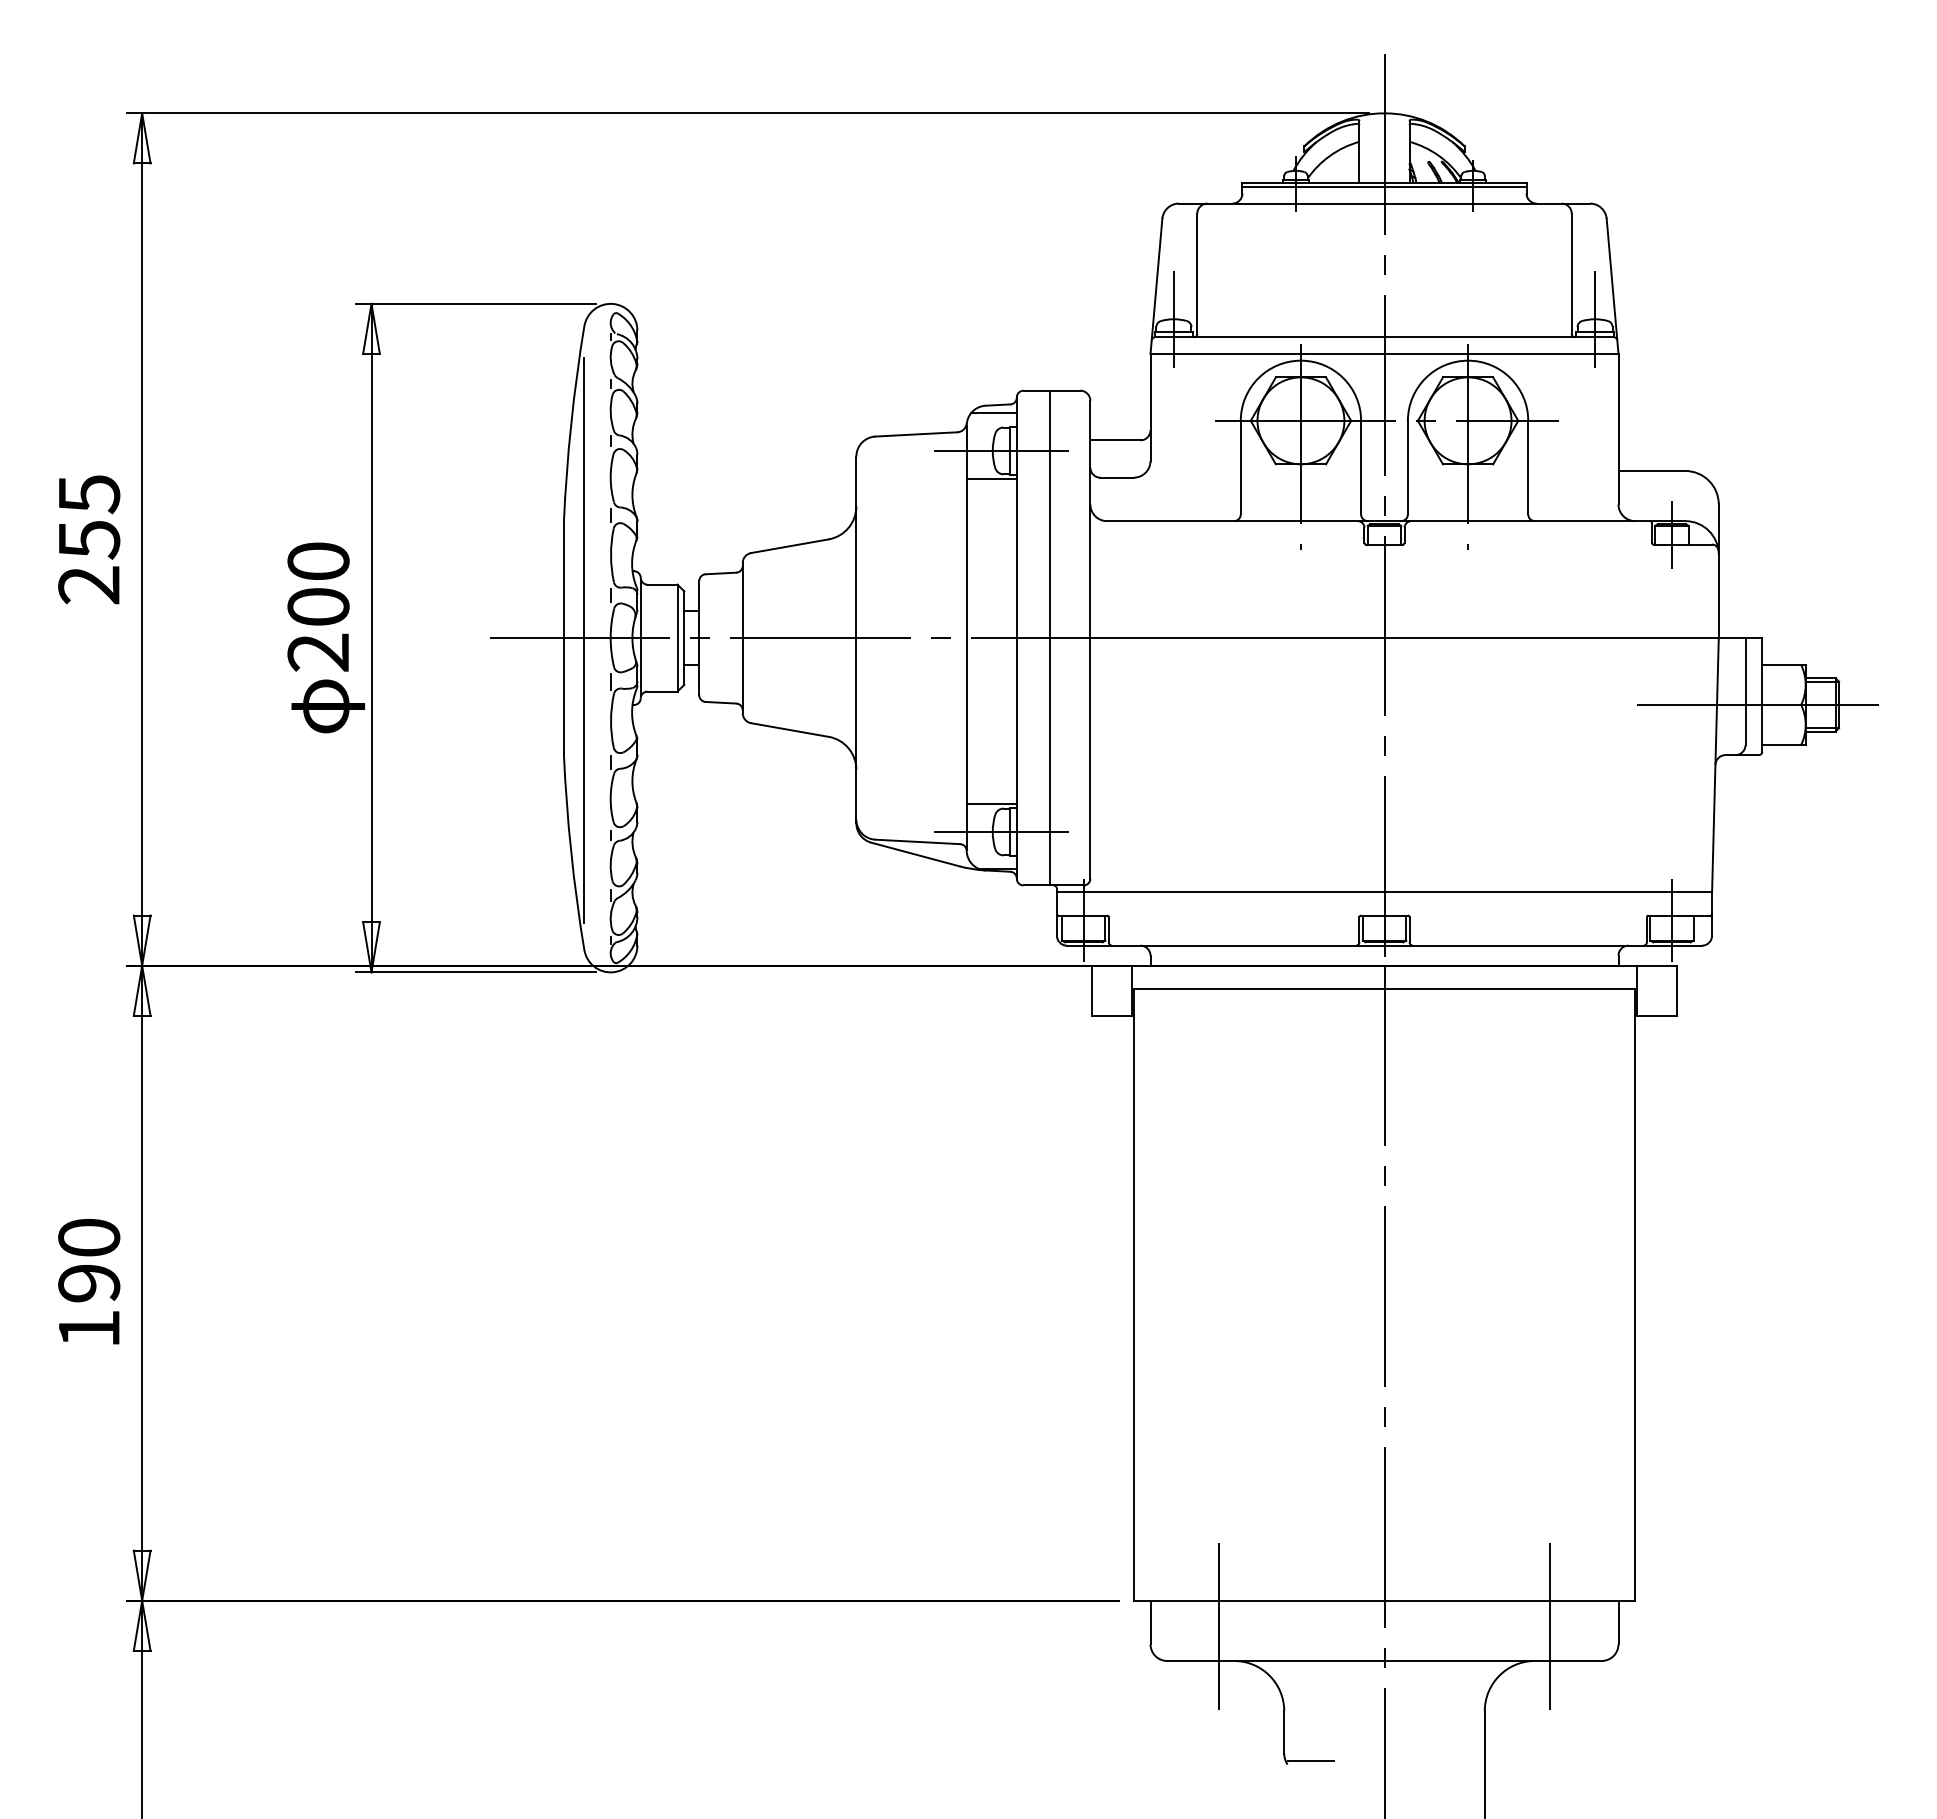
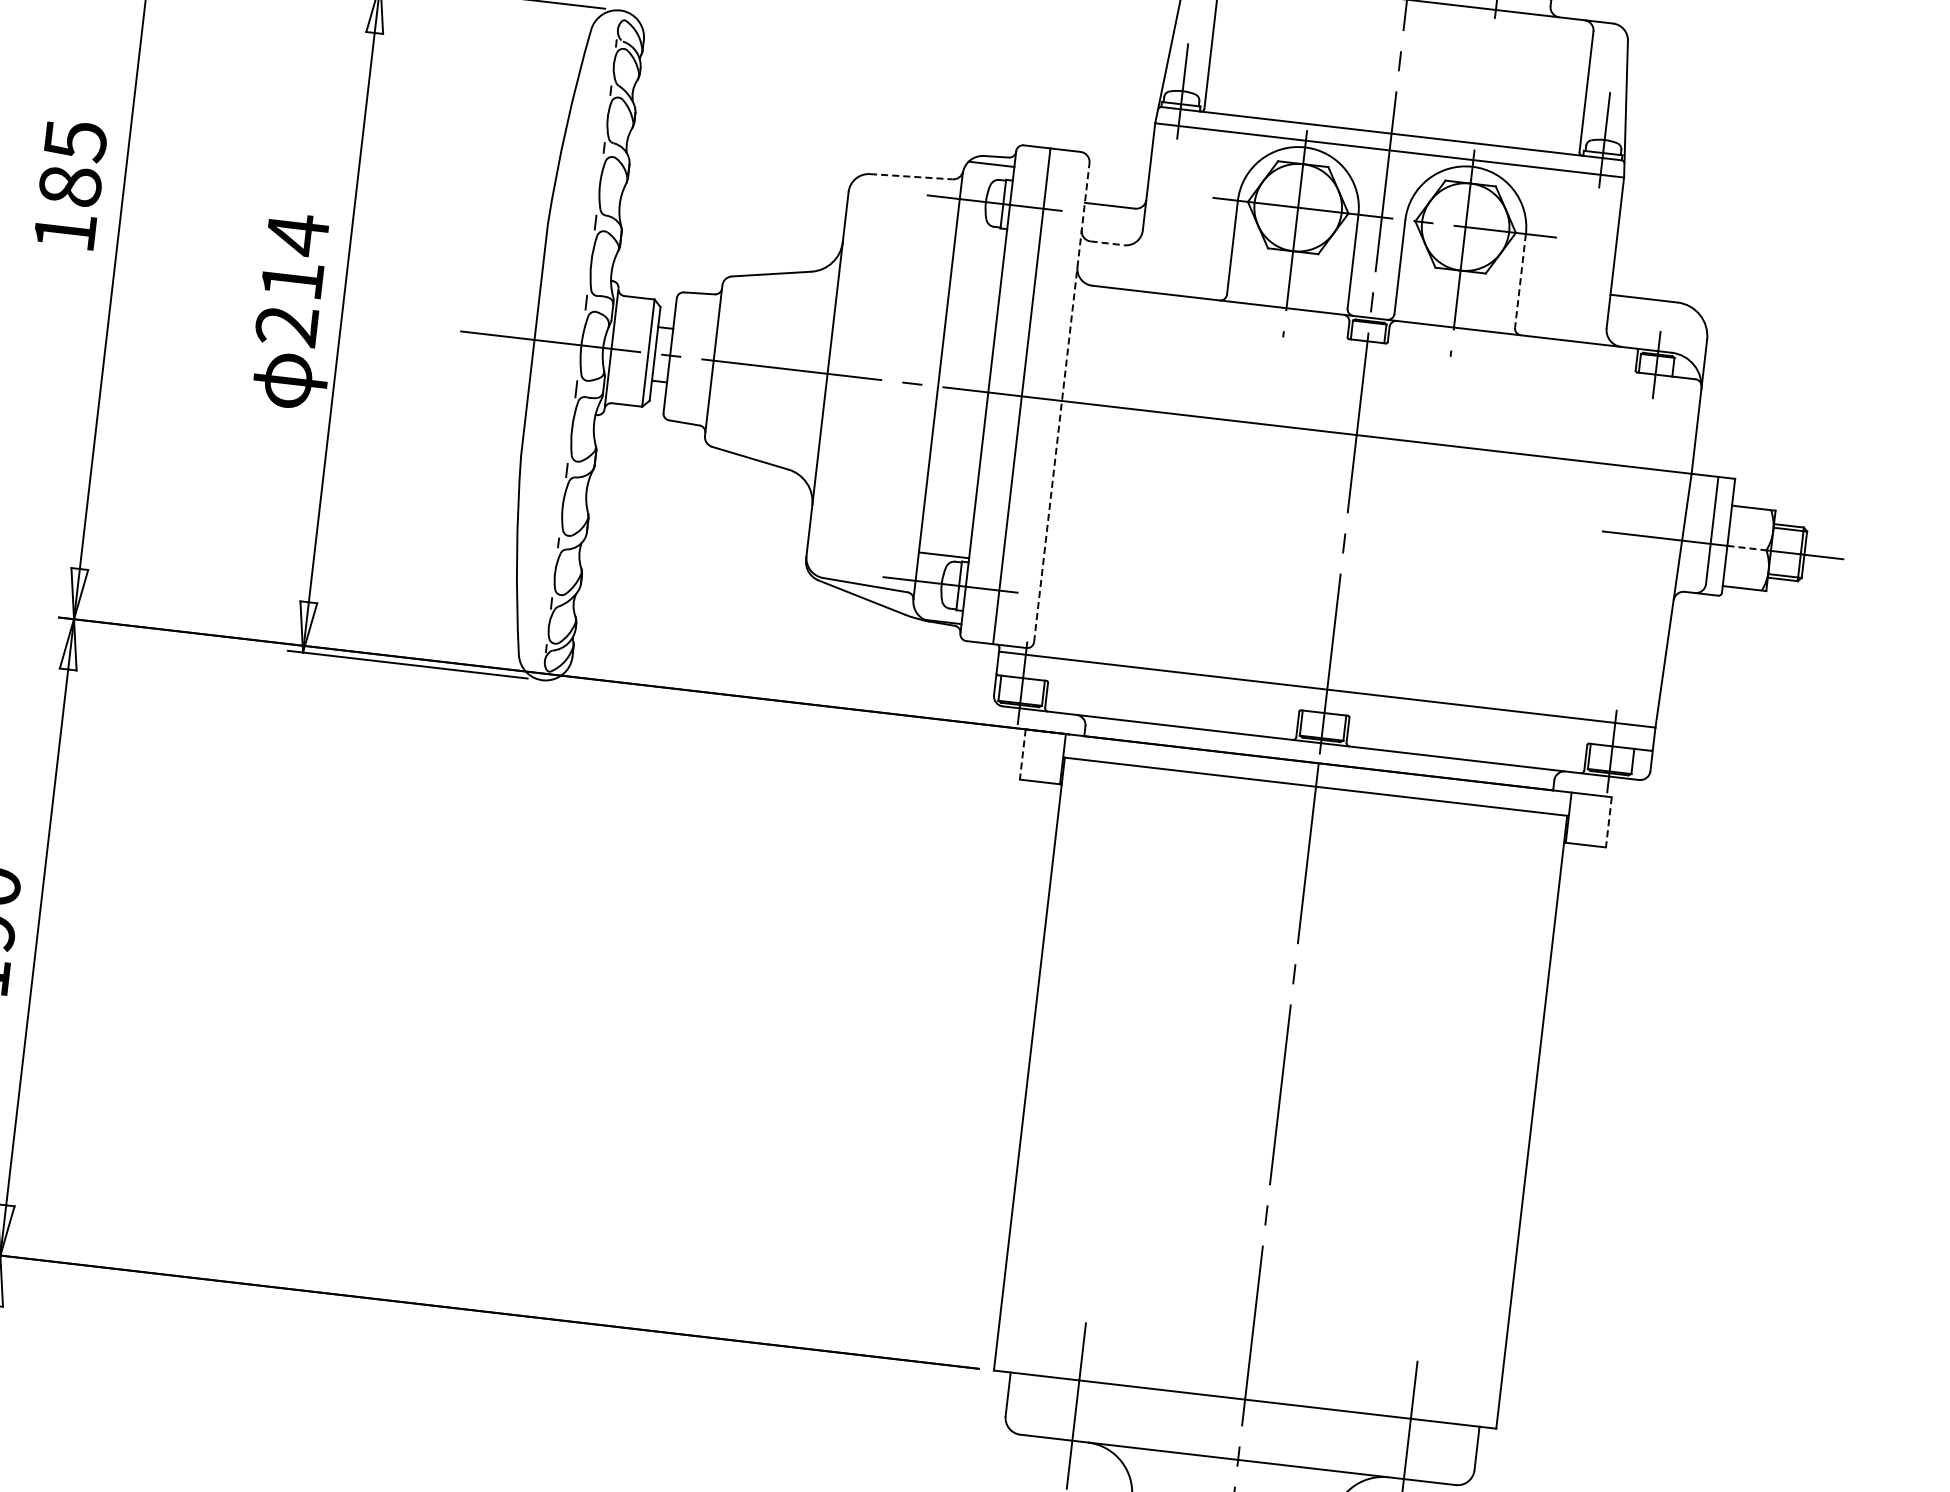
line: (916, 434) -> (911, 176), solid -> dashed
line: (1528, 467) -> (1520, 280), solid -> dashed
line: (1117, 477) -> (1107, 243), solid -> dashed
line: (991, 479) -> (981, 230), removed
text: (89, 562) -> (67, 209), 255 -> 185
text: (318, 583) -> (294, 256), 200 -> 214
line: (1090, 639) -> (1061, 402), solid -> dashed
line: (583, 640) -> (553, 344), removed
line: (1782, 704) -> (1747, 547), solid -> dashed
line: (1092, 991) -> (1023, 755), solid -> dashed
line: (1676, 991) -> (1608, 822), solid -> dashed

